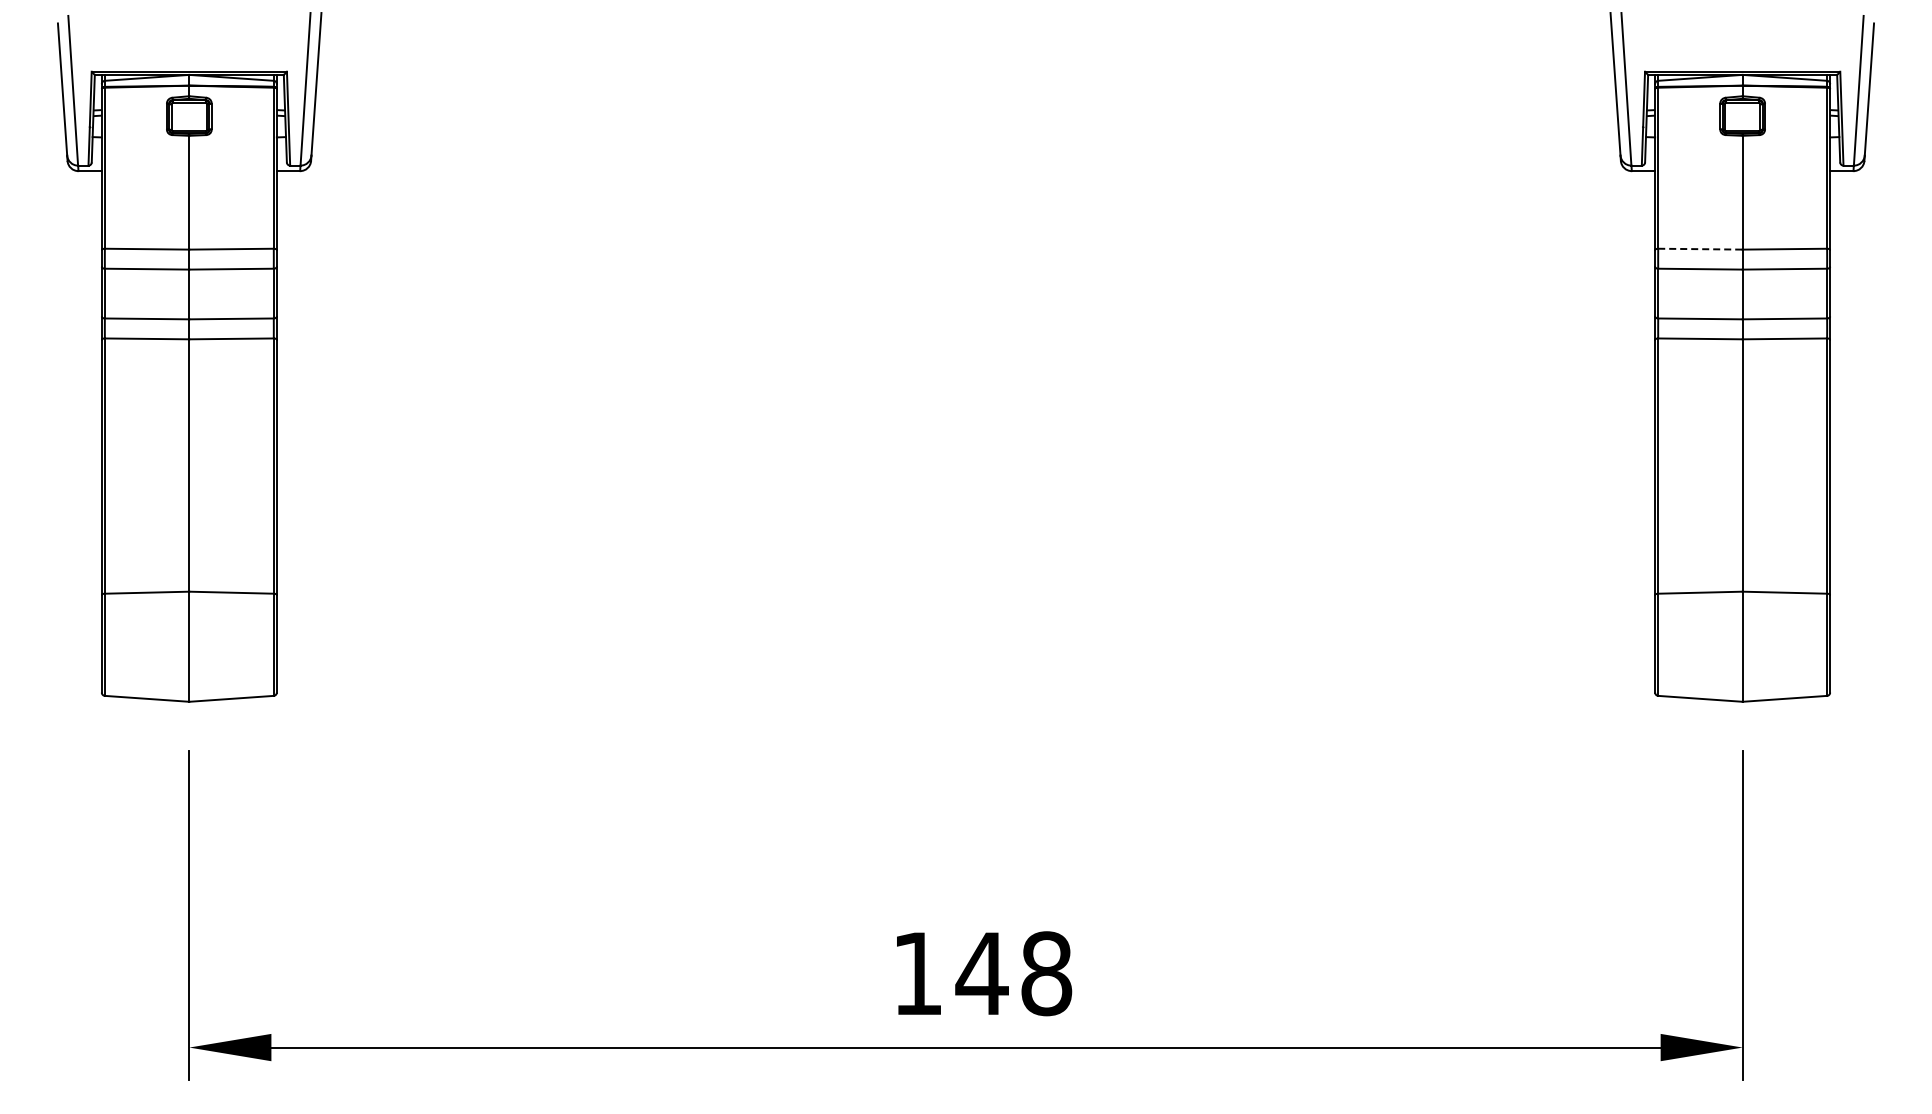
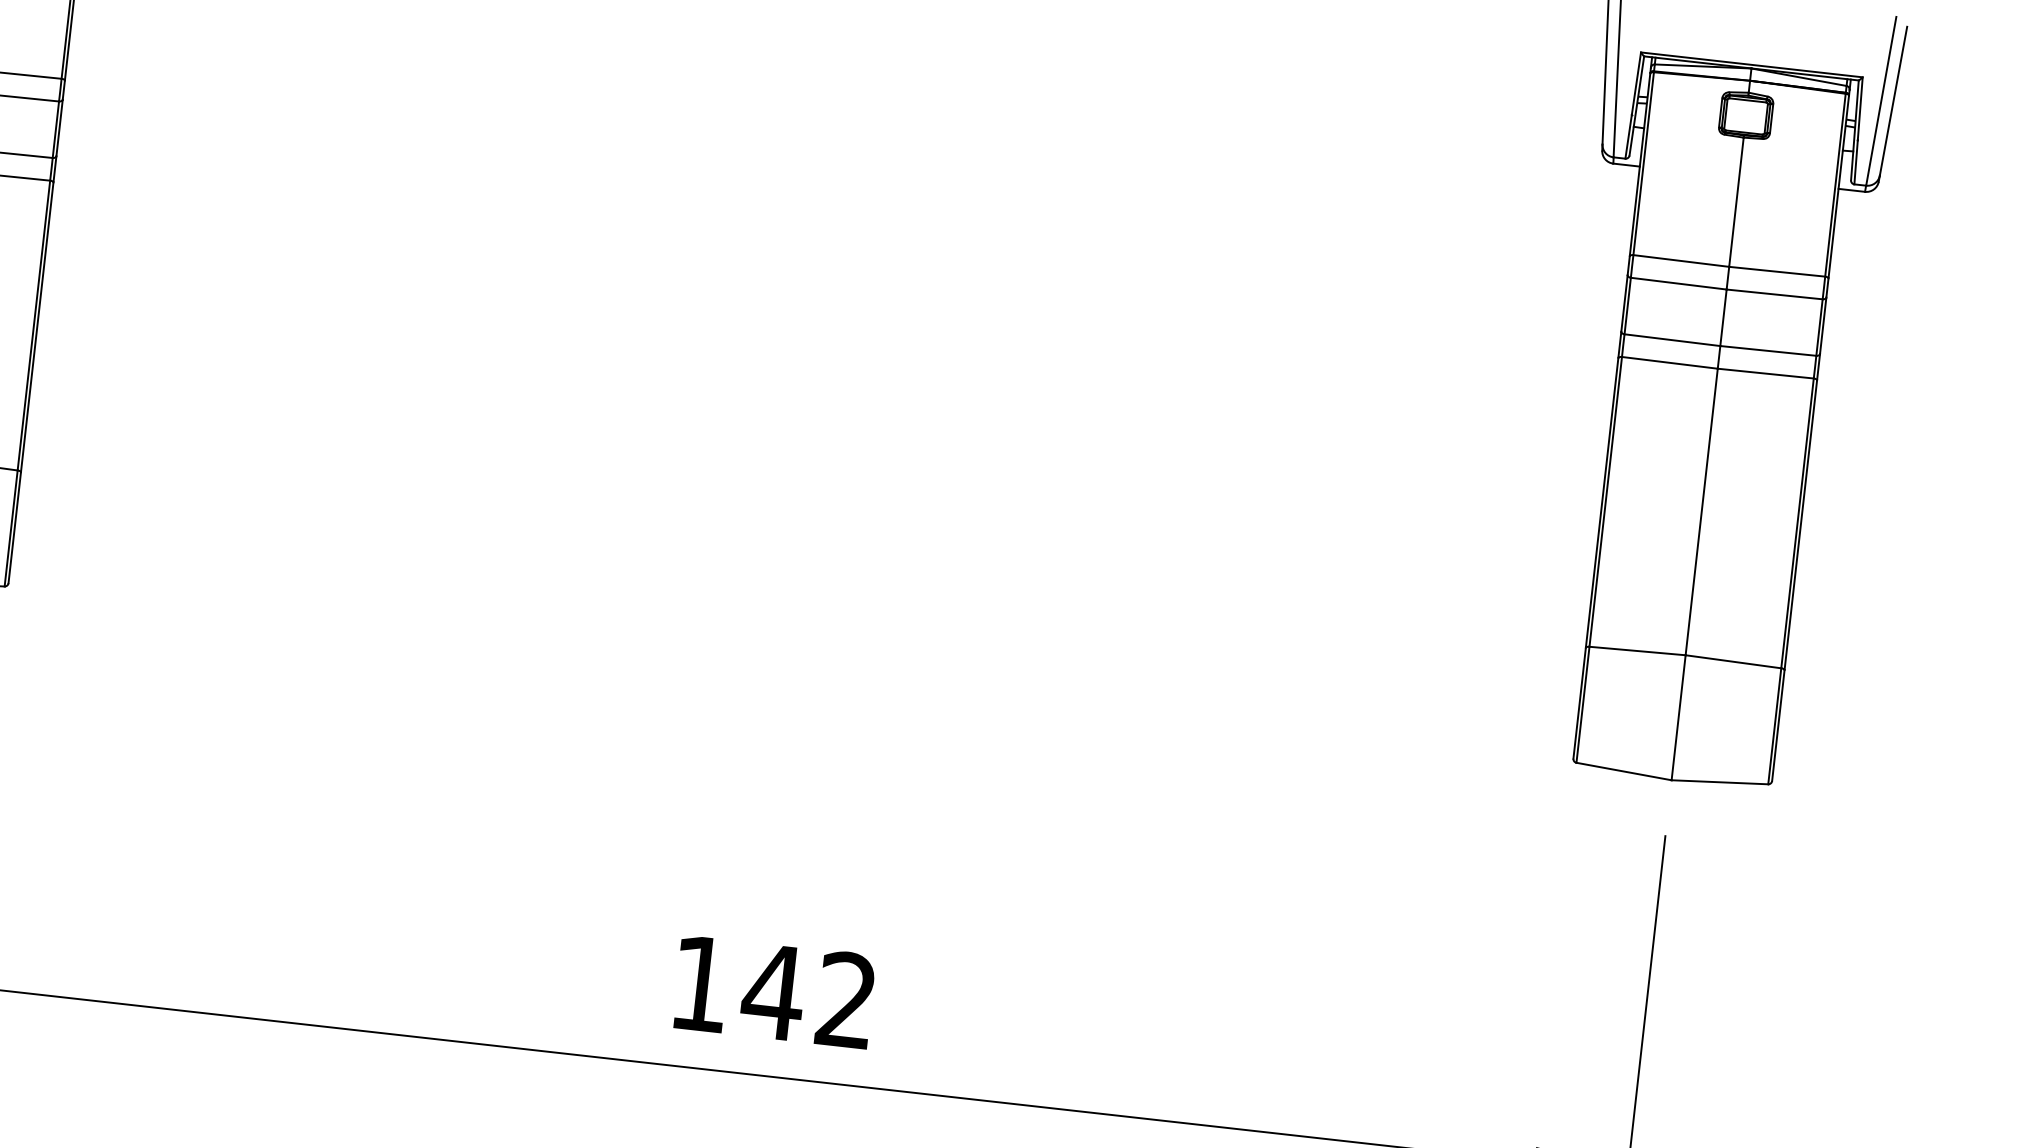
line: (1700, 249) -> (1681, 261), dashed -> solid
text: (1046, 973) -> (846, 1000), 148 -> 142

